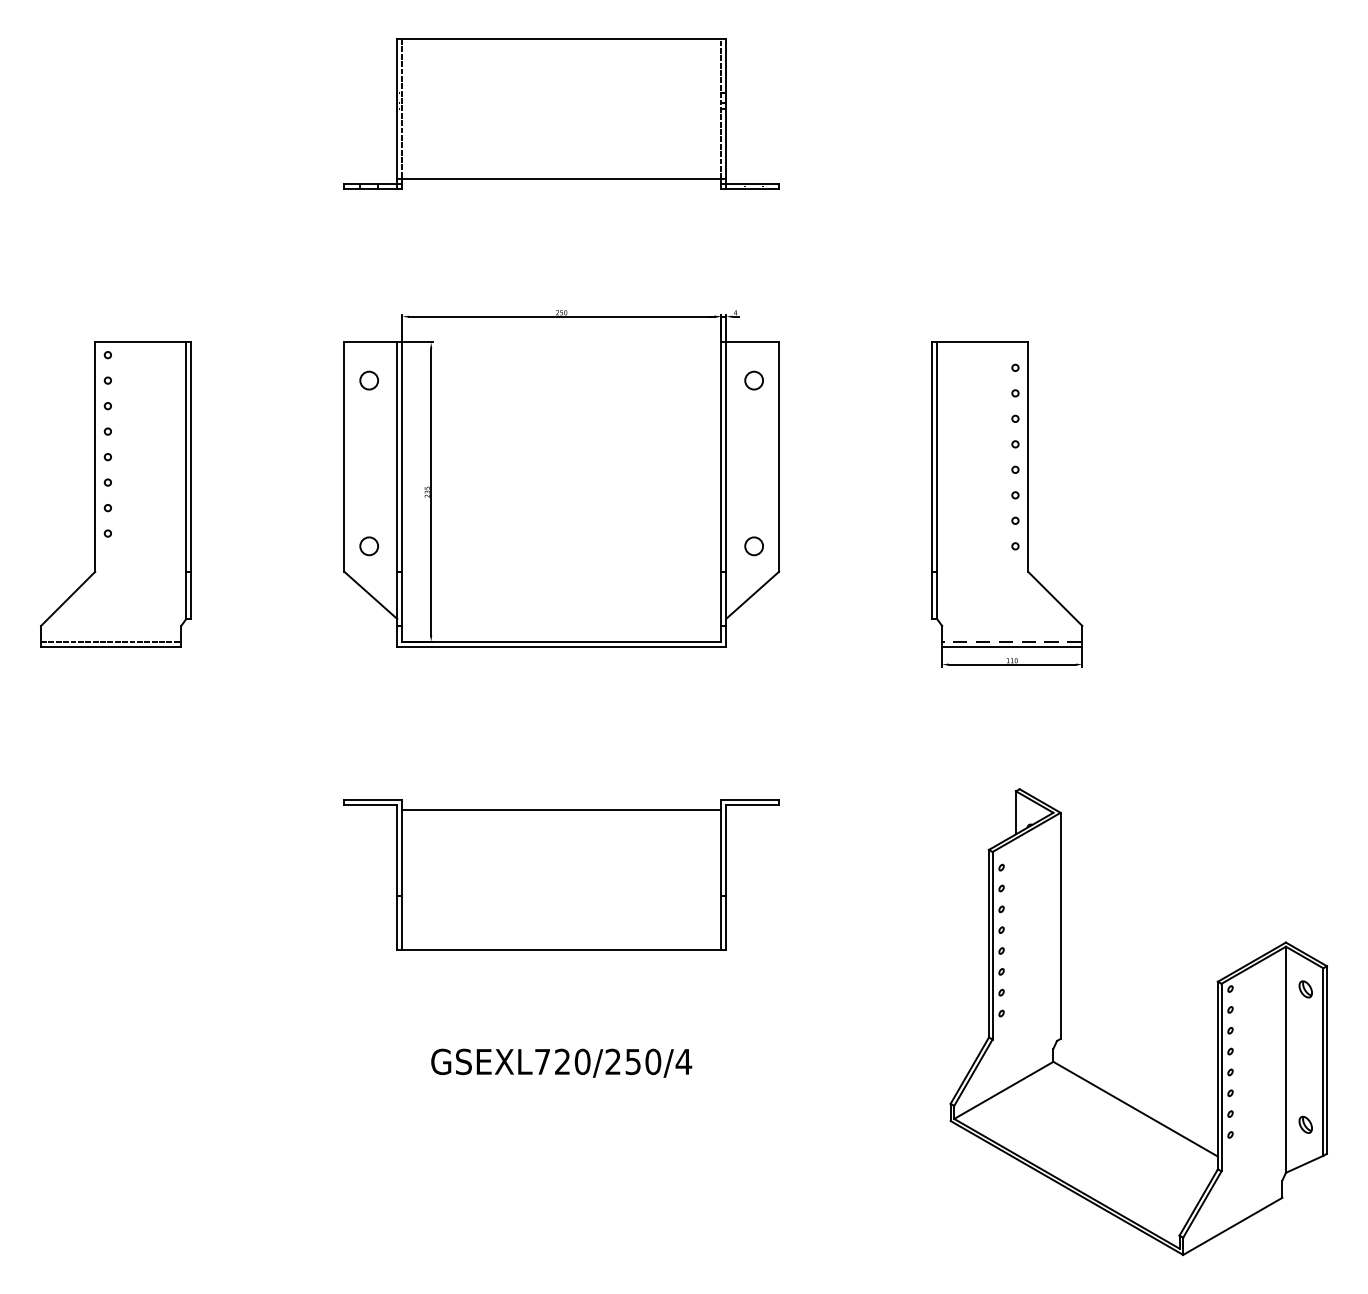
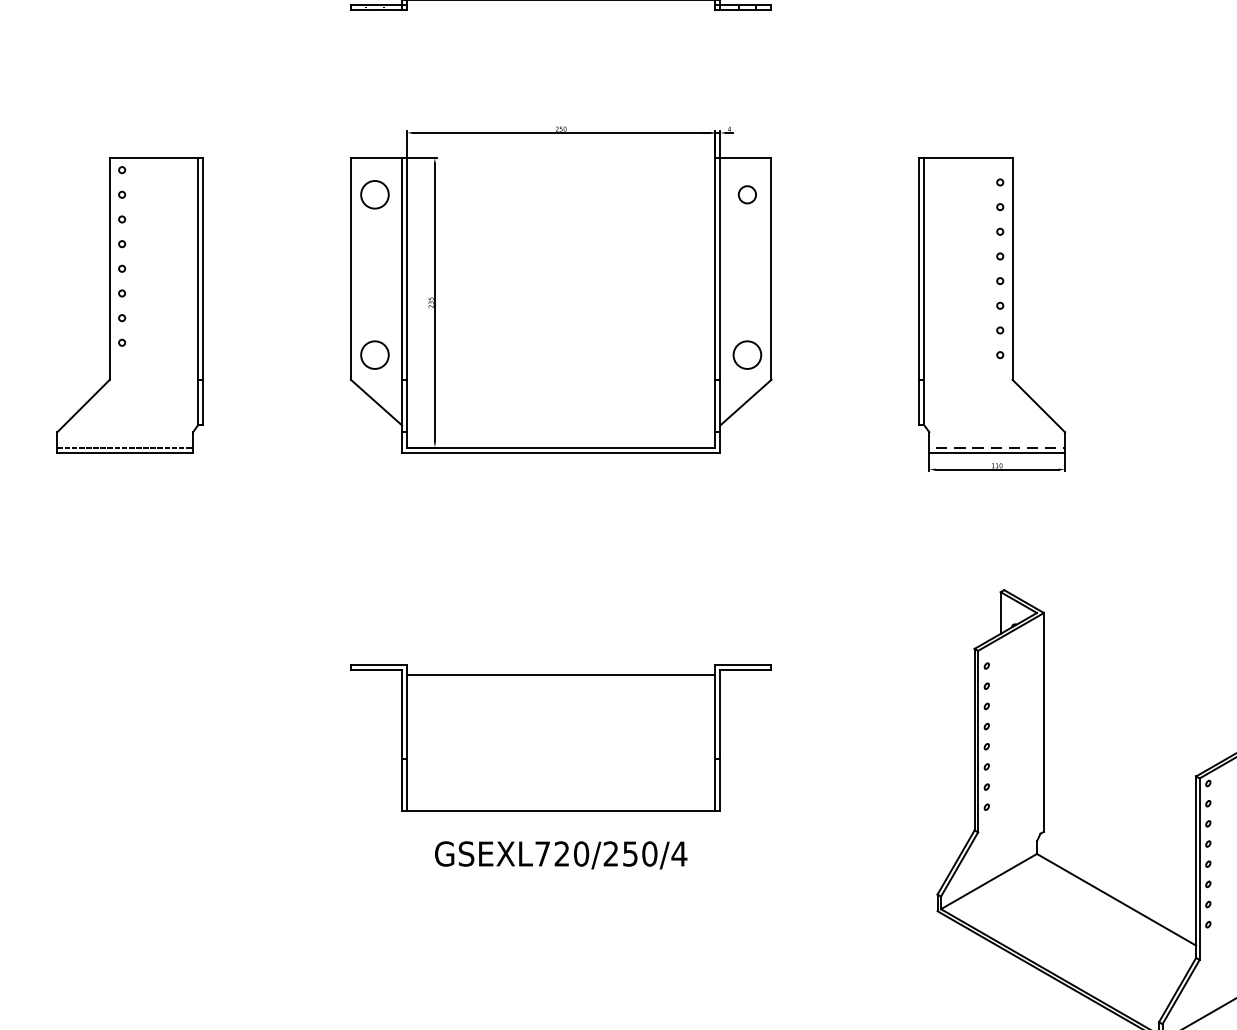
circle: (369, 380) -> (375, 194), size x1.6
circle: (369, 546) -> (375, 355), size x1.6
circle: (754, 546) -> (747, 355), size x1.6
part: (561, 874) -> (560, 737), moved

